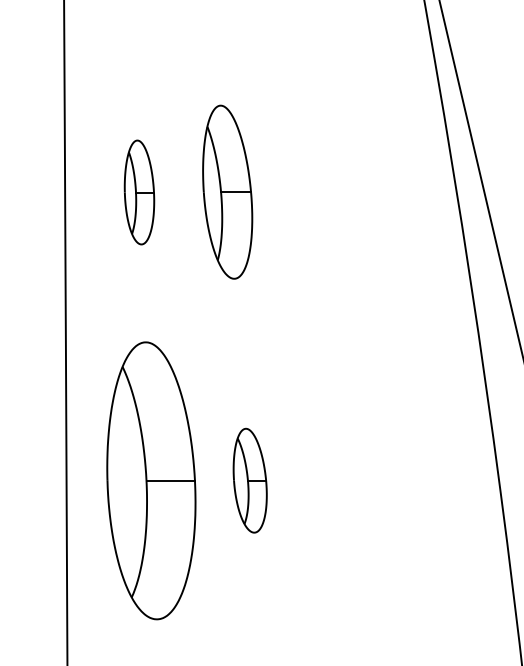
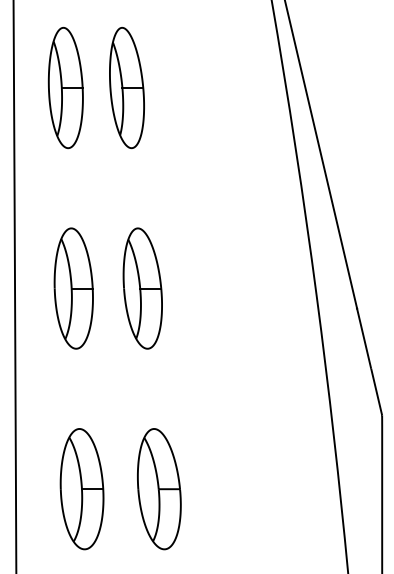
part: (139, 192) -> (65, 88), size x1.67
part: (150, 480) -> (73, 288), size x0.62
part: (249, 480) -> (142, 288), size x1.67

